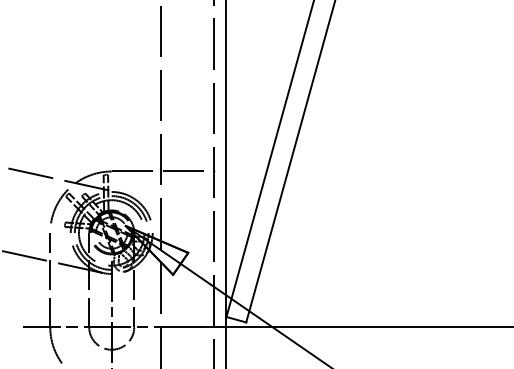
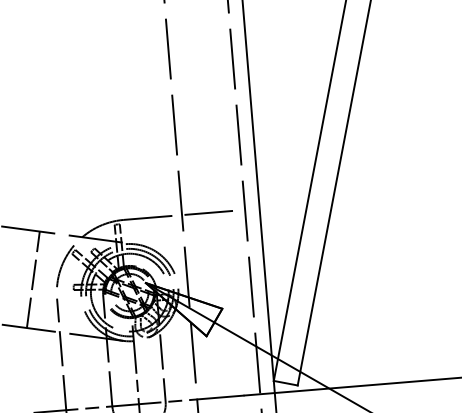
line: (31, 215) -> (33, 279), added

